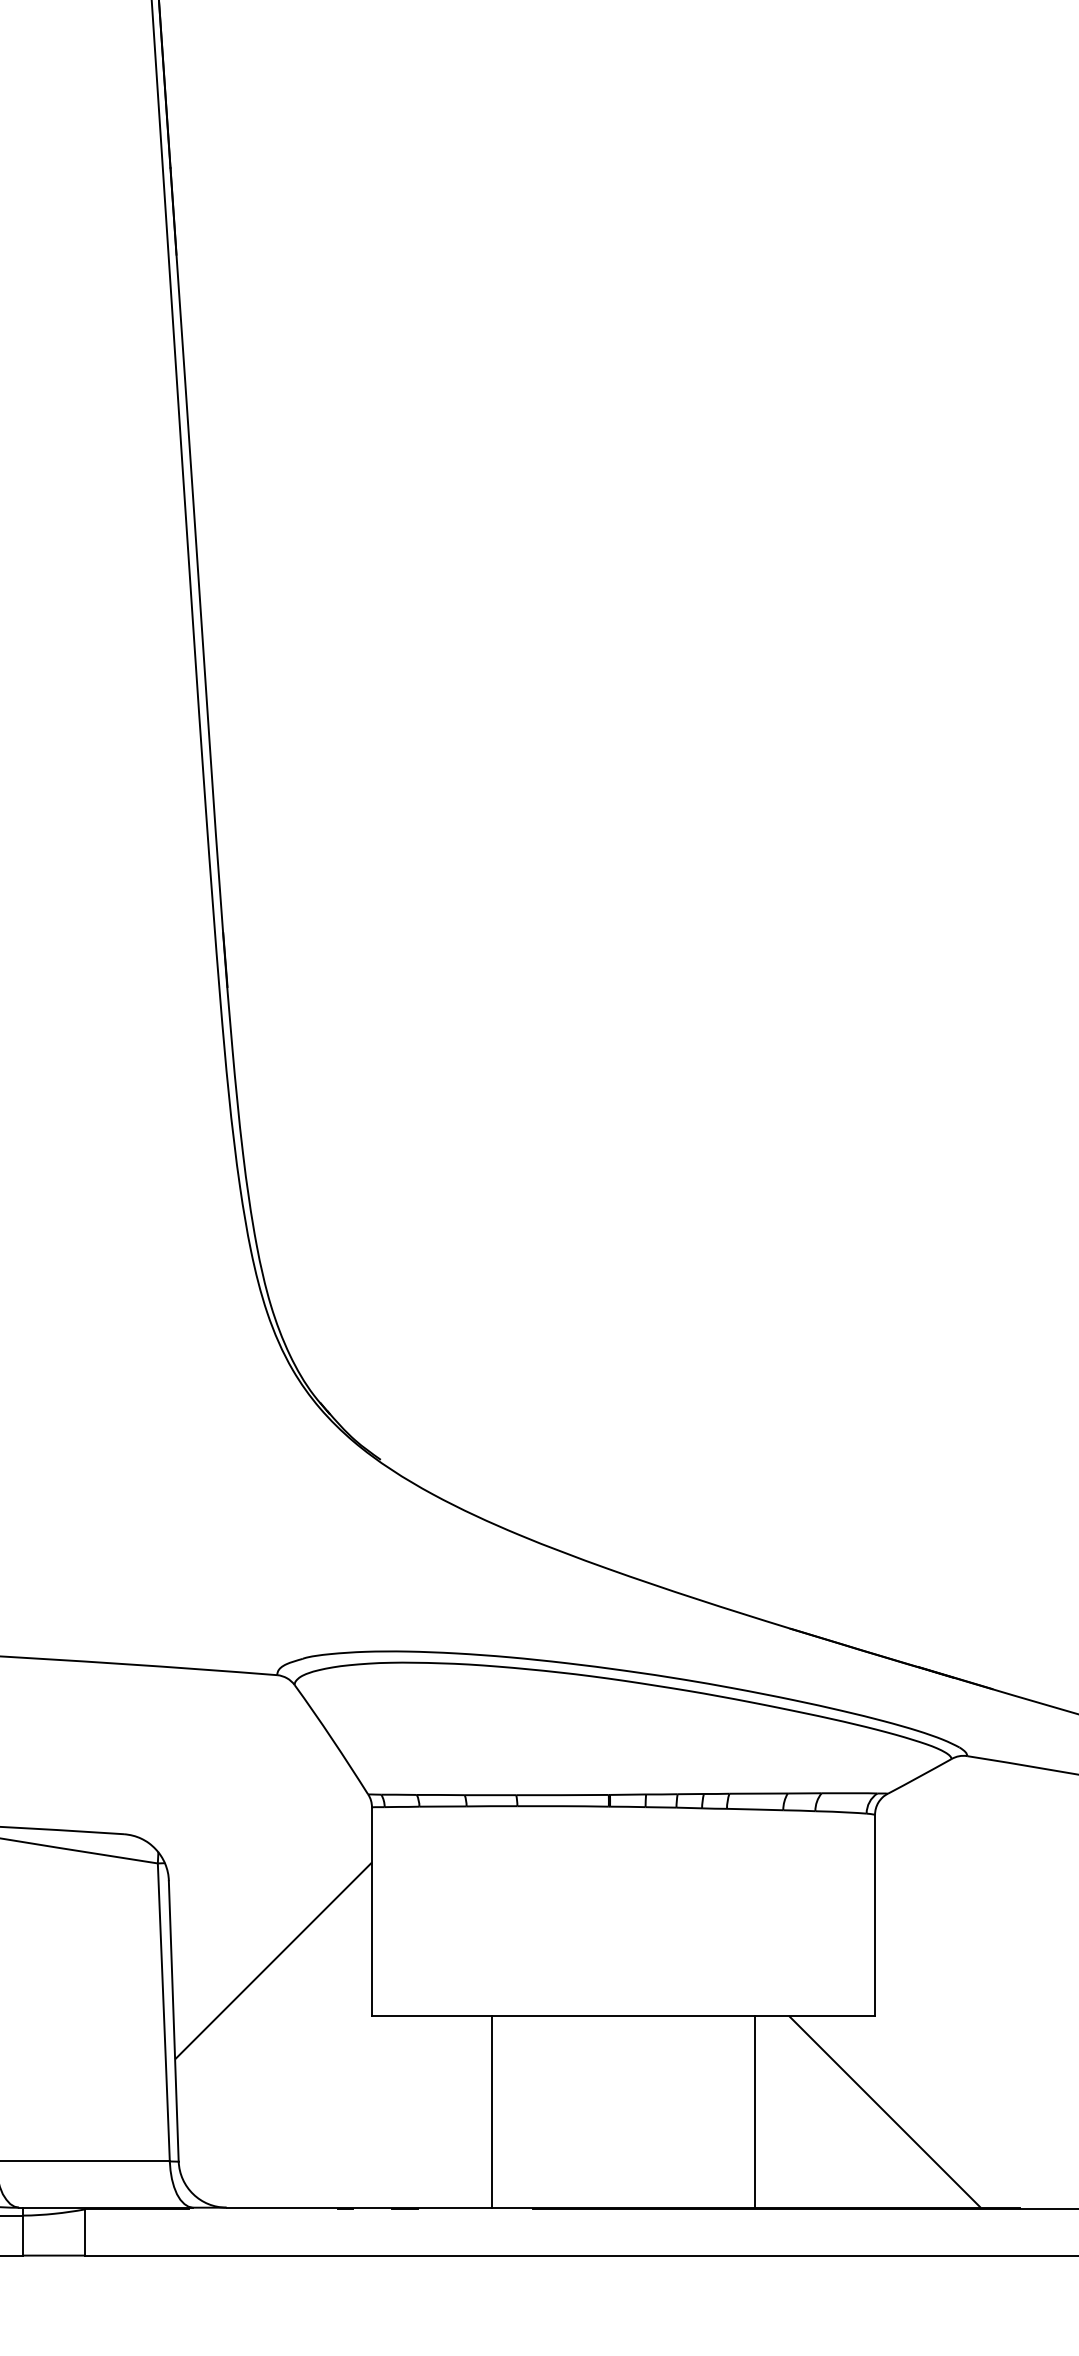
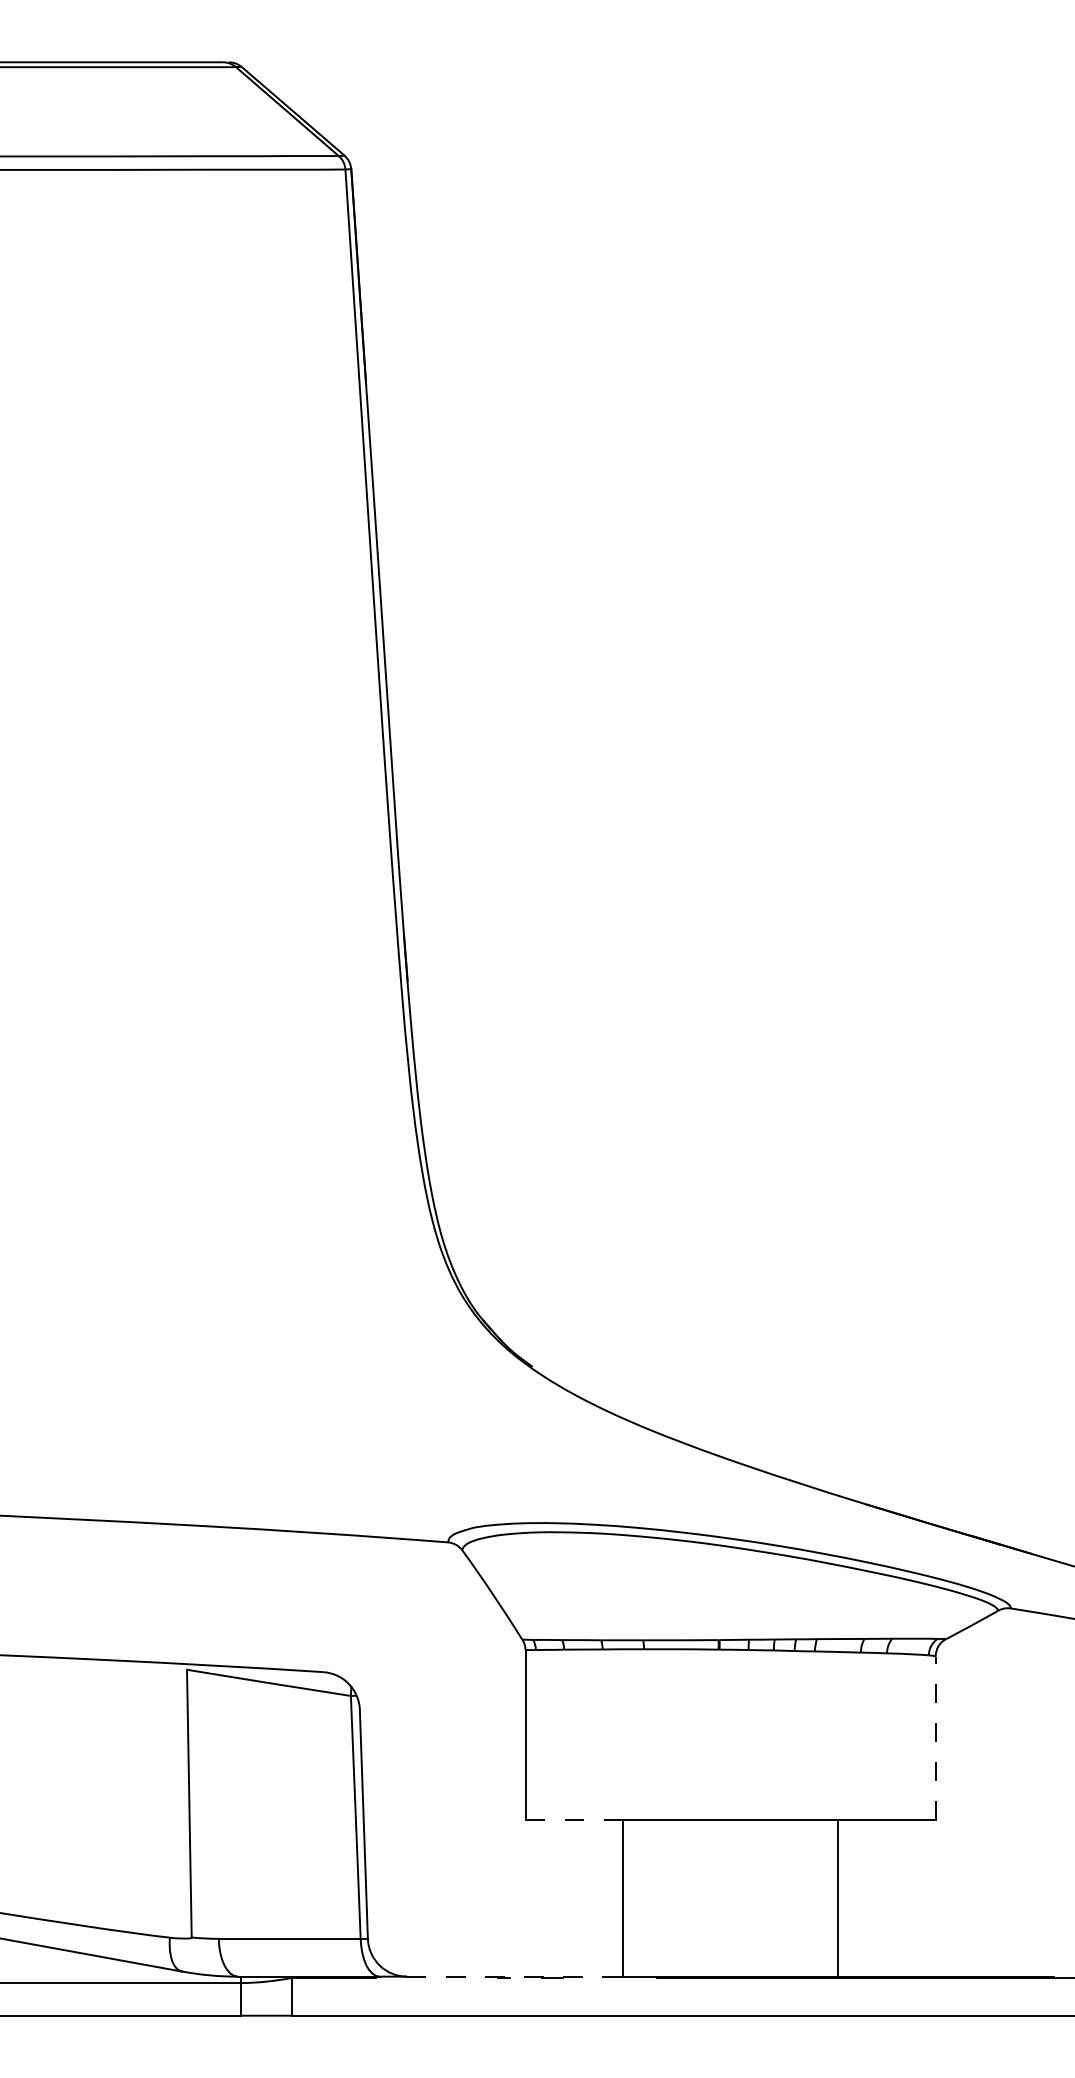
line: (874, 1915) -> (935, 1738), solid -> dashed
hatch: (272, 1960) -> (444, 1775), removed
line: (432, 2016) -> (574, 1820), solid -> dashed
hatch: (884, 2111) -> (943, 1898), removed
line: (359, 2207) -> (515, 1976), solid -> dashed

